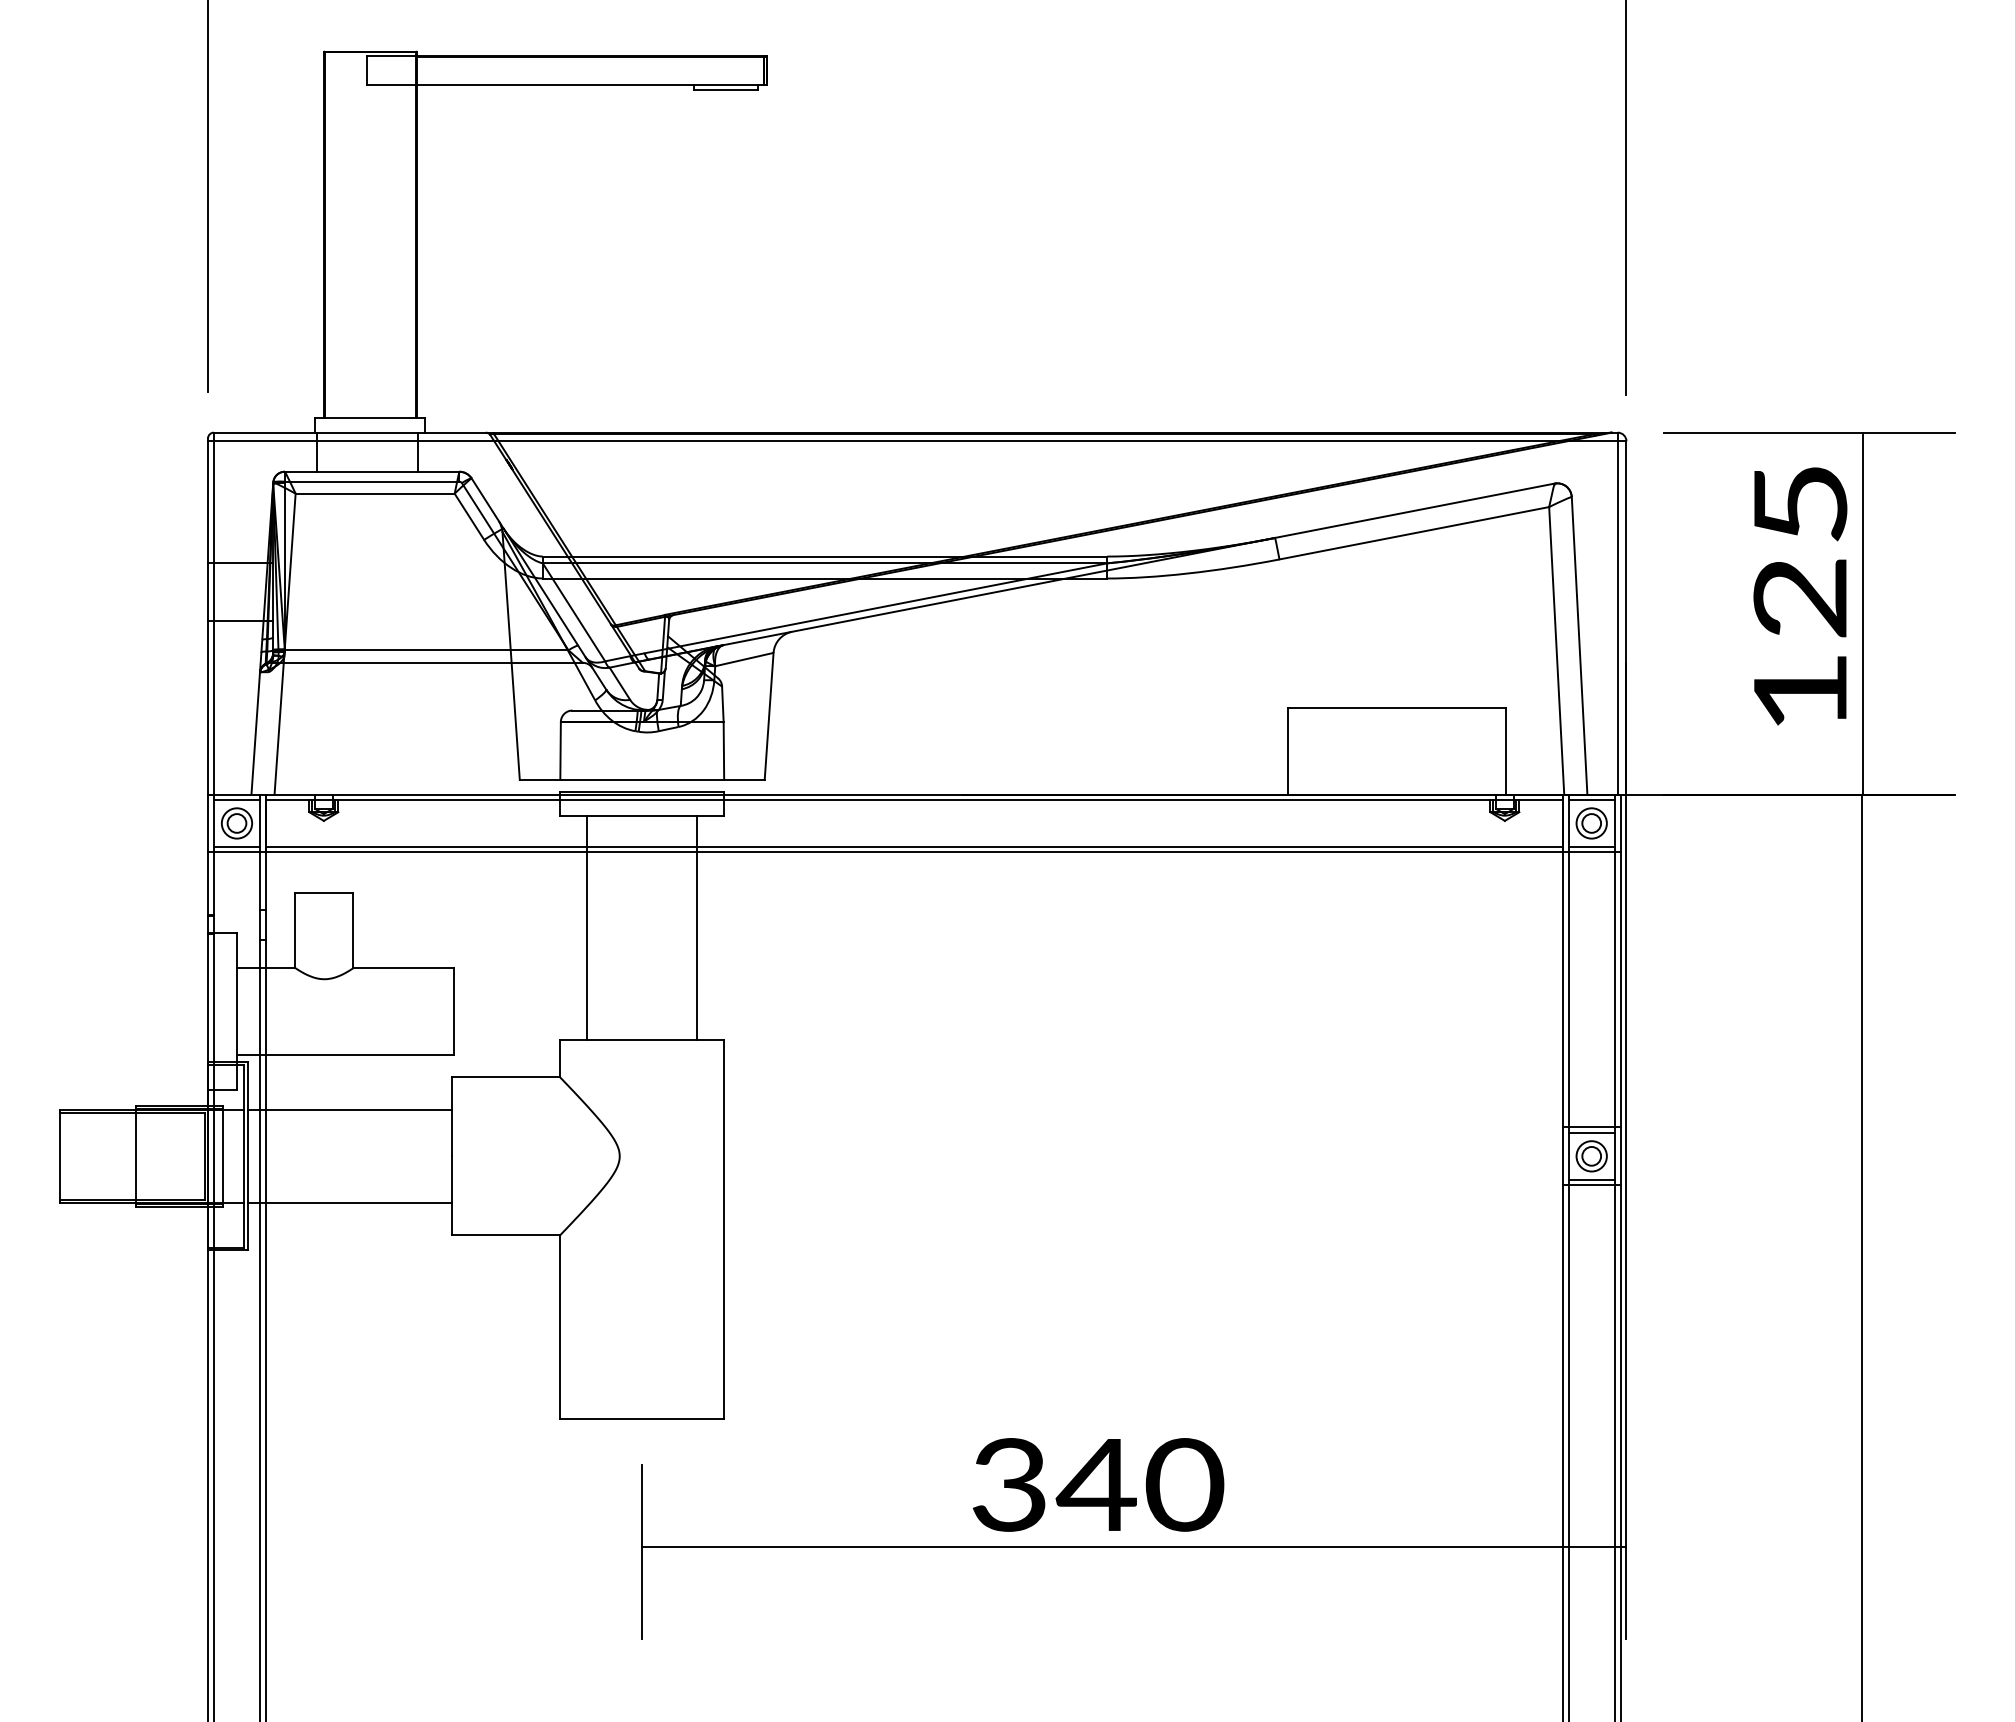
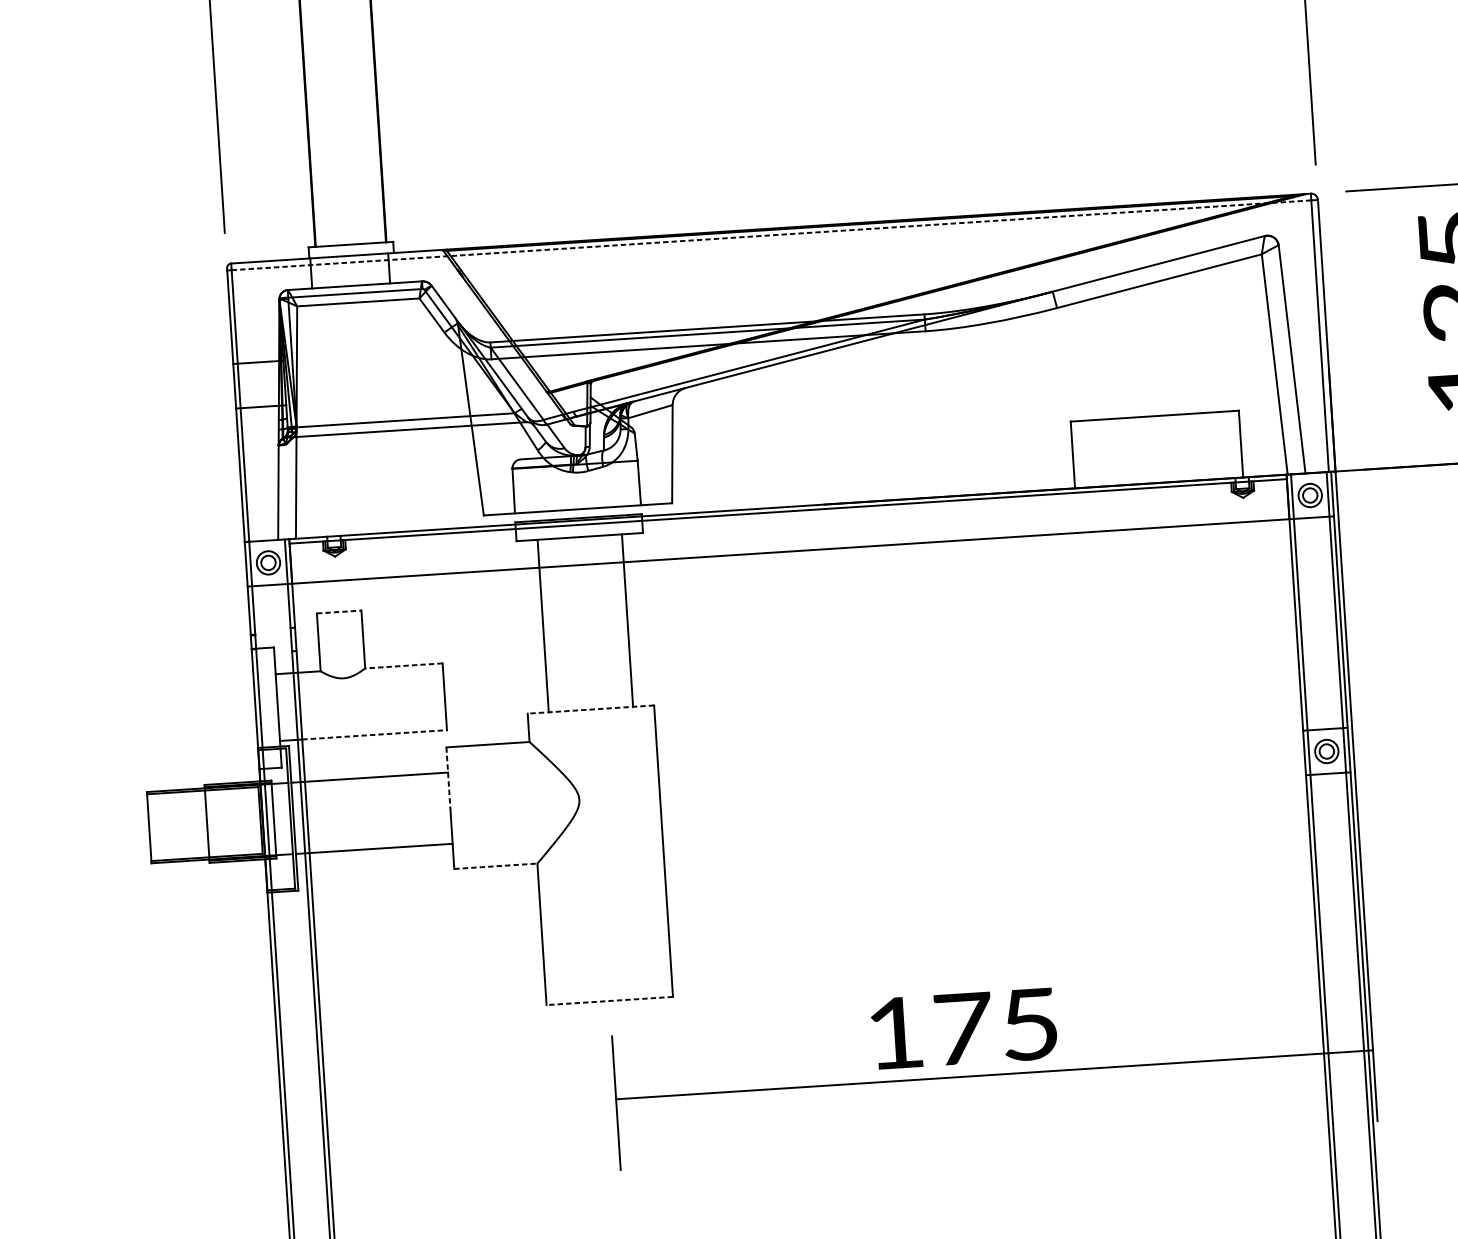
line: (915, 441) -> (771, 235), solid -> dashed
line: (236, 800) -> (266, 545), removed
line: (1591, 800) -> (1308, 477), removed
line: (236, 846) -> (269, 580), removed
line: (913, 846) -> (789, 546), removed
line: (1591, 846) -> (1311, 513), removed
line: (324, 892) -> (339, 611), solid -> dashed
line: (403, 968) -> (403, 666), solid -> dashed
line: (641, 1040) -> (590, 709), solid -> dashed
line: (360, 1055) -> (375, 735), solid -> dashed
line: (451, 1116) -> (448, 777), solid -> dashed
line: (1591, 1133) -> (1325, 733), removed
line: (1591, 1179) -> (1327, 769), removed
line: (506, 1235) -> (496, 866), solid -> dashed
line: (641, 1419) -> (609, 1001), solid -> dashed
text: (1098, 1484) -> (963, 1028), 340 -> 175

